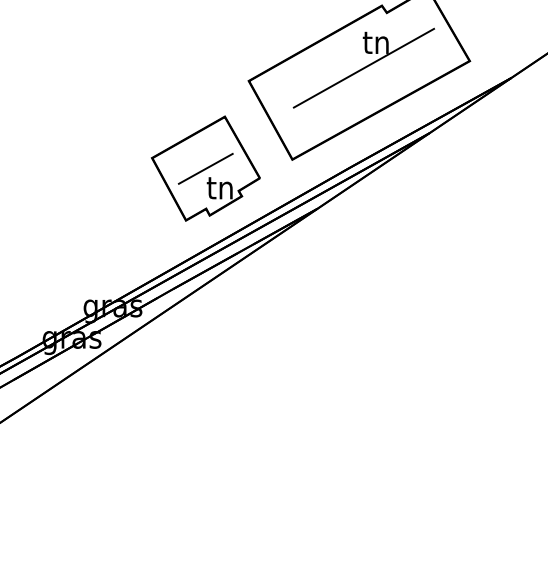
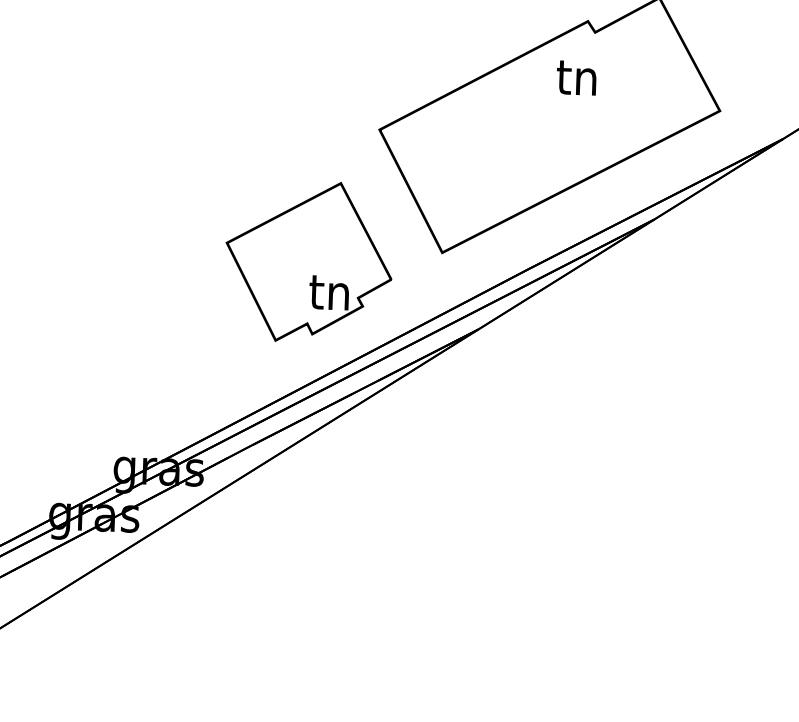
line: (363, 67) -> (556, 115), removed
line: (205, 168) -> (308, 261), removed

